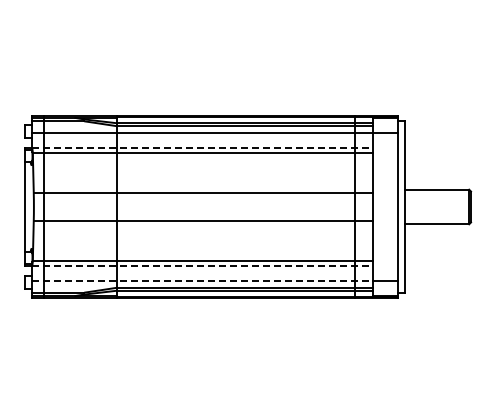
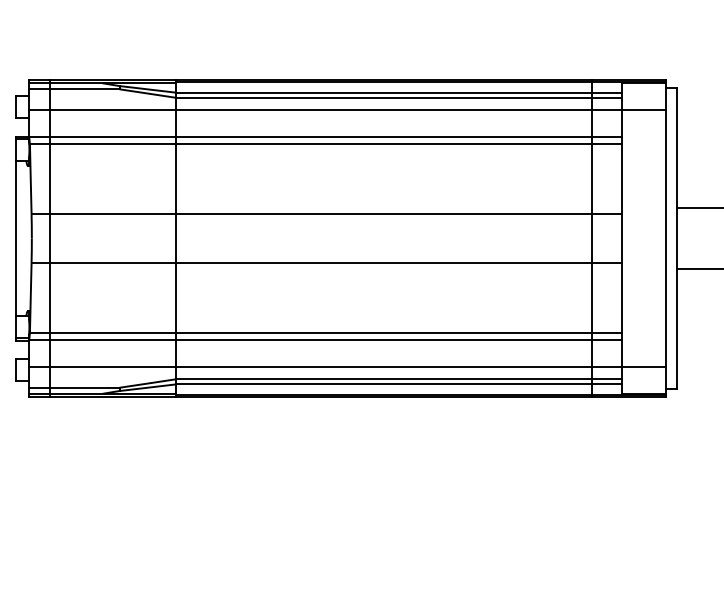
line: (202, 148) -> (325, 136), dashed -> solid
line: (202, 265) -> (325, 340), dashed -> solid
line: (202, 281) -> (325, 368), dashed -> solid

